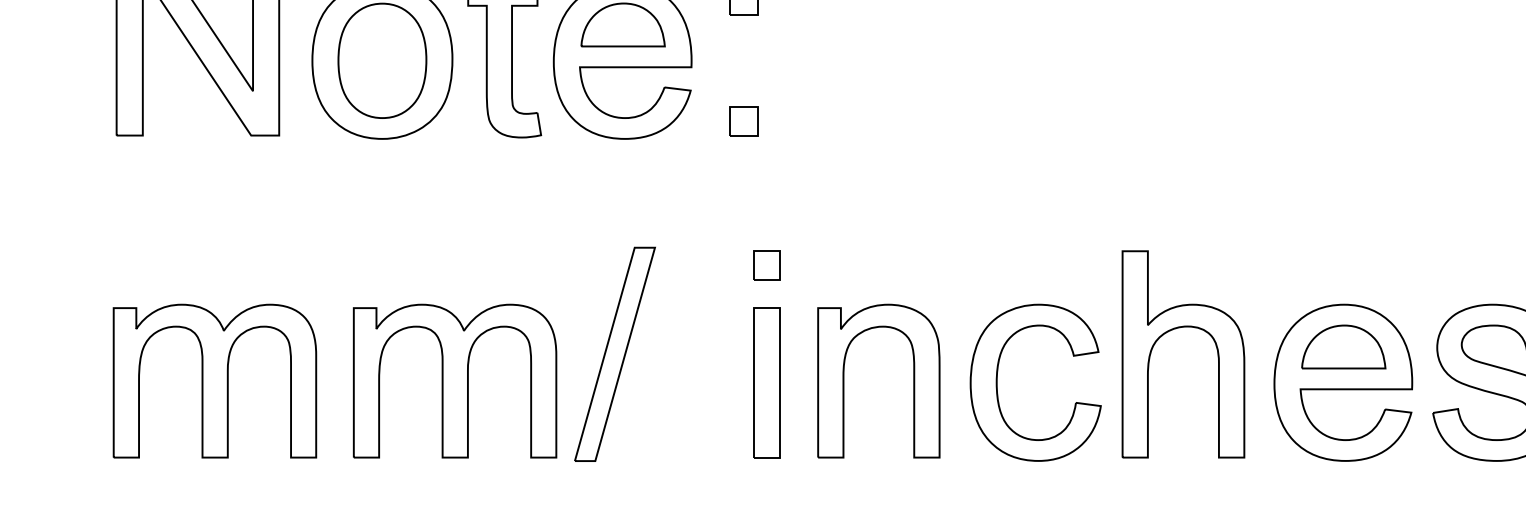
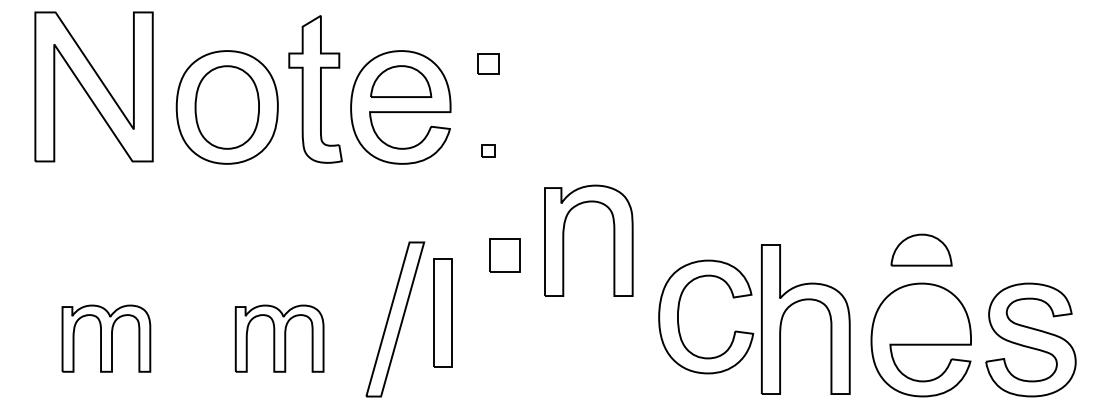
part: (744, 120) -> (488, 150), size x0.6
part: (766, 265) -> (504, 255), size x1.6
part: (1343, 346) -> (921, 249), moved
part: (998, 373) -> (679, 310), moved
part: (215, 380) -> (106, 338), size x0.6
part: (454, 380) -> (279, 338), size x0.6
part: (845, 380) -> (564, 240), moved
part: (766, 382) -> (442, 312), moved

